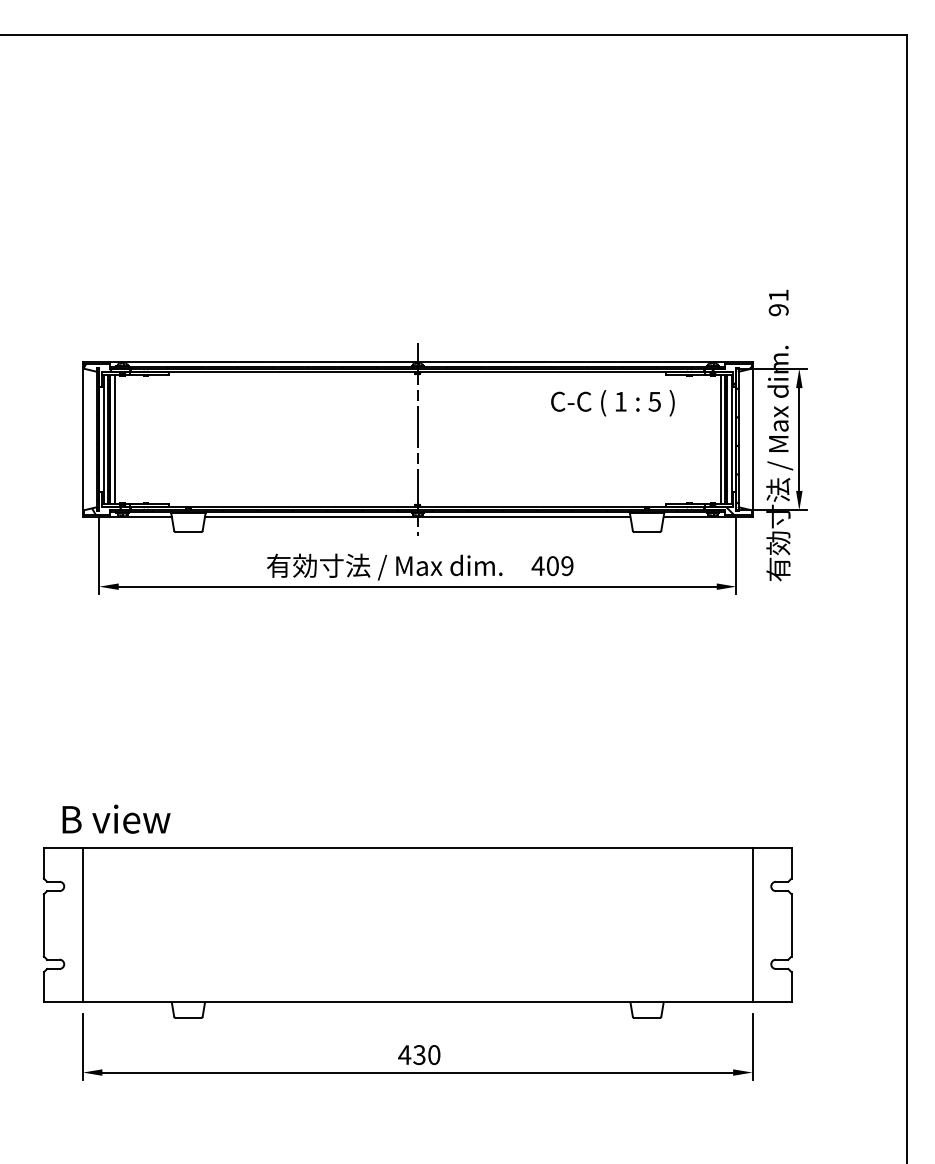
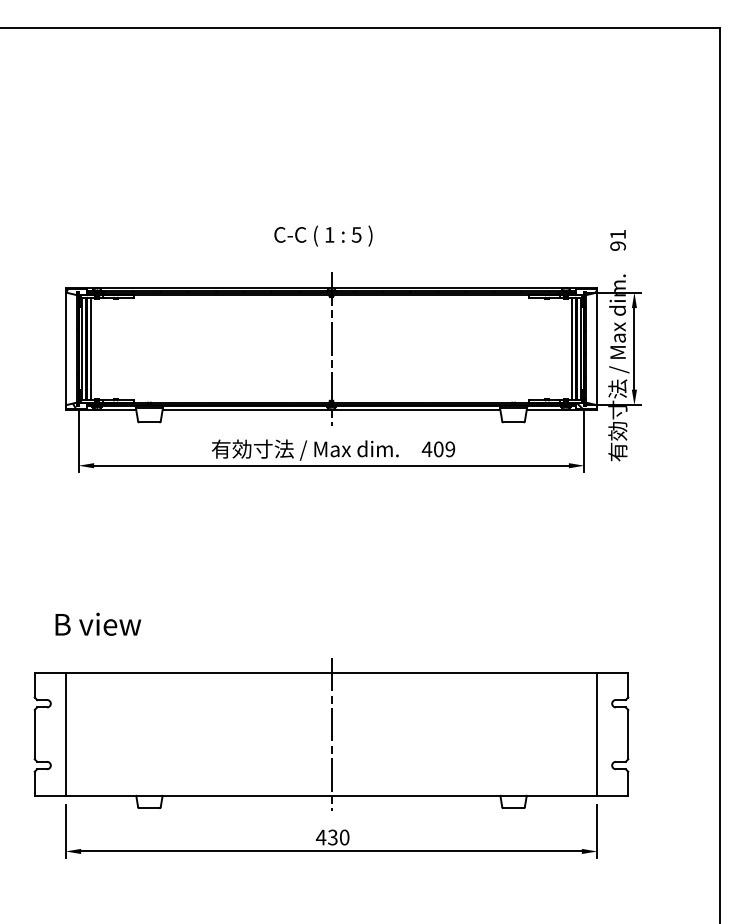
text: (612, 402) -> (323, 235), moved
text: (116, 818) -> (98, 623), moved
line: (417, 925) -> (331, 734), added

